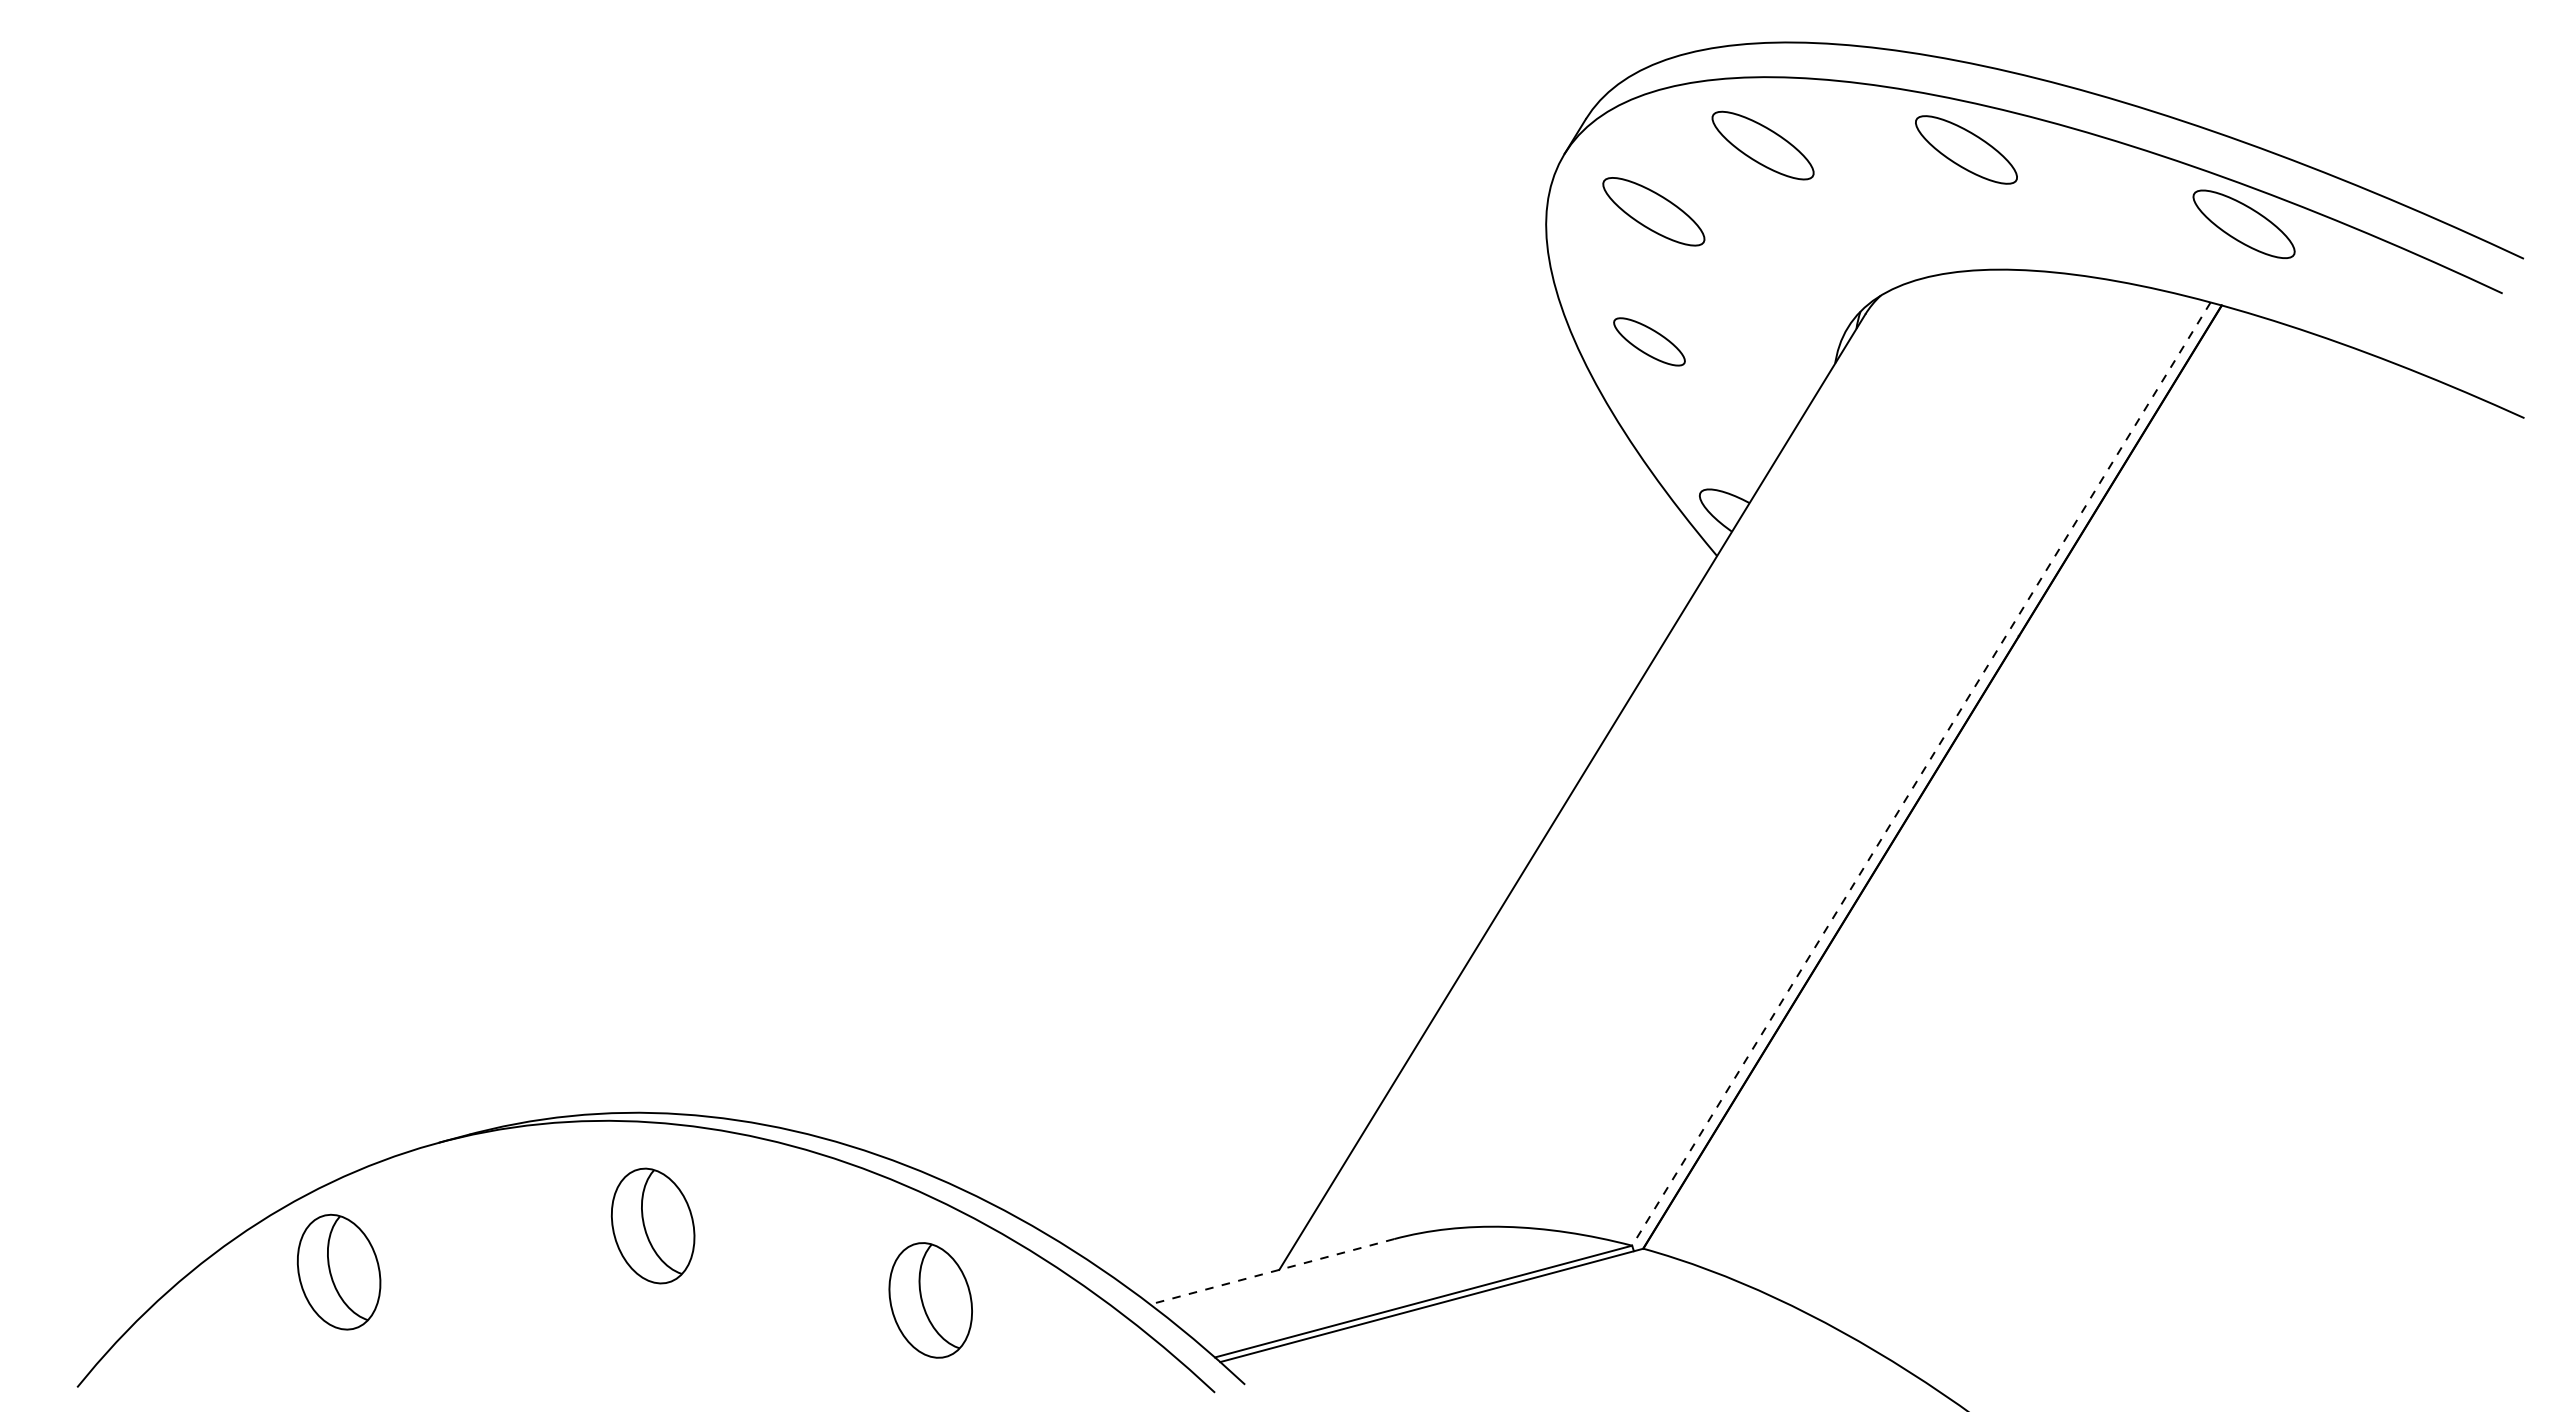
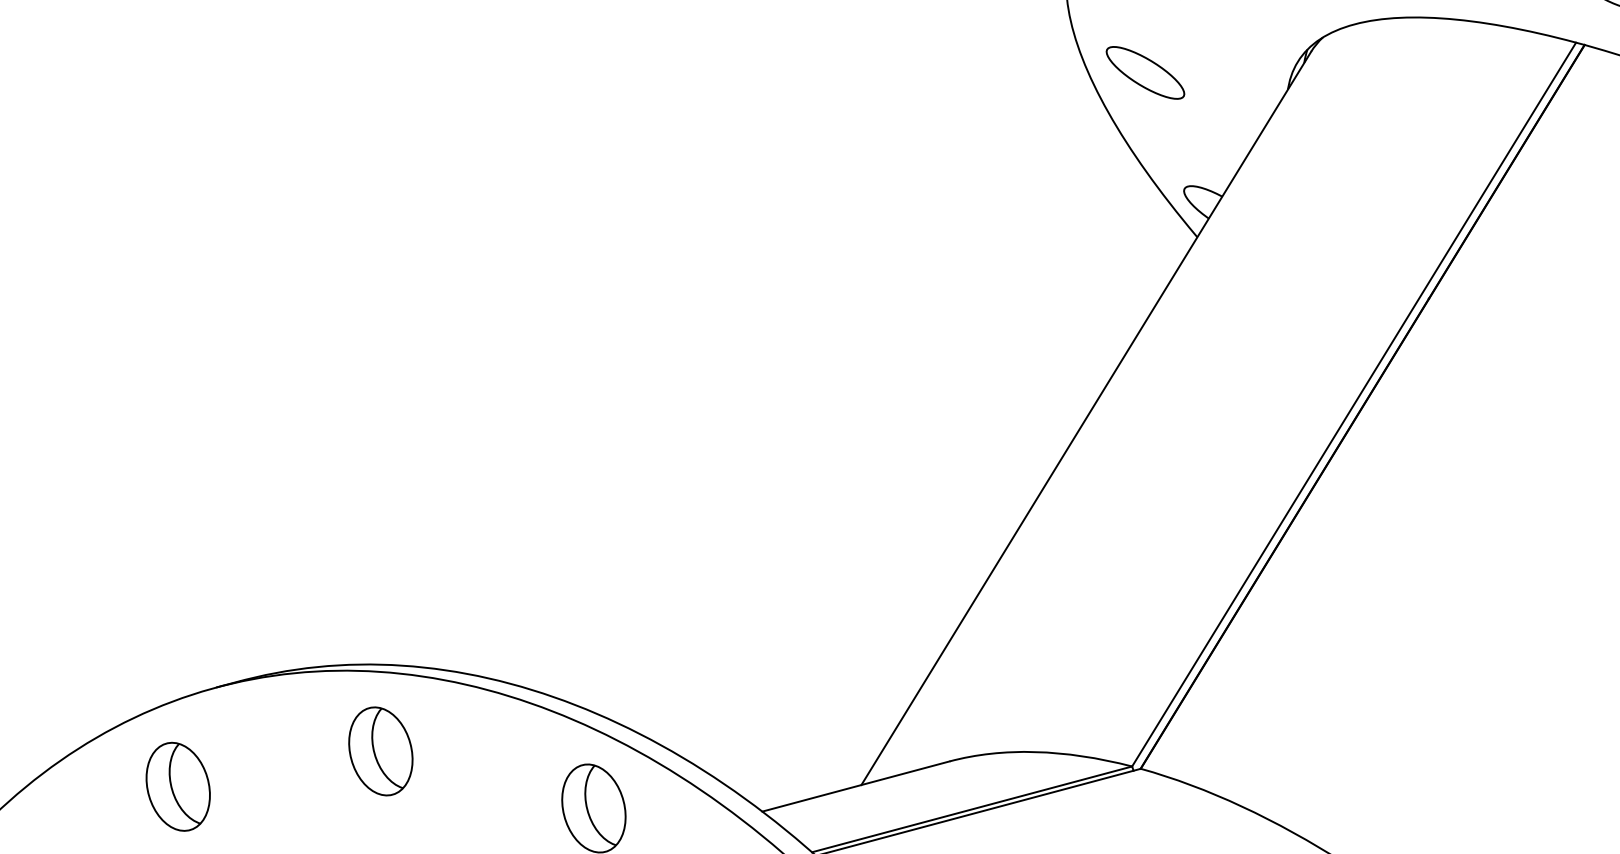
part: (1649, 341) -> (1145, 72), size x1.43
line: (1921, 774) -> (1354, 404), dashed -> solid
part: (338, 1271) -> (177, 786), moved
line: (1271, 1271) -> (855, 786), dashed -> solid

